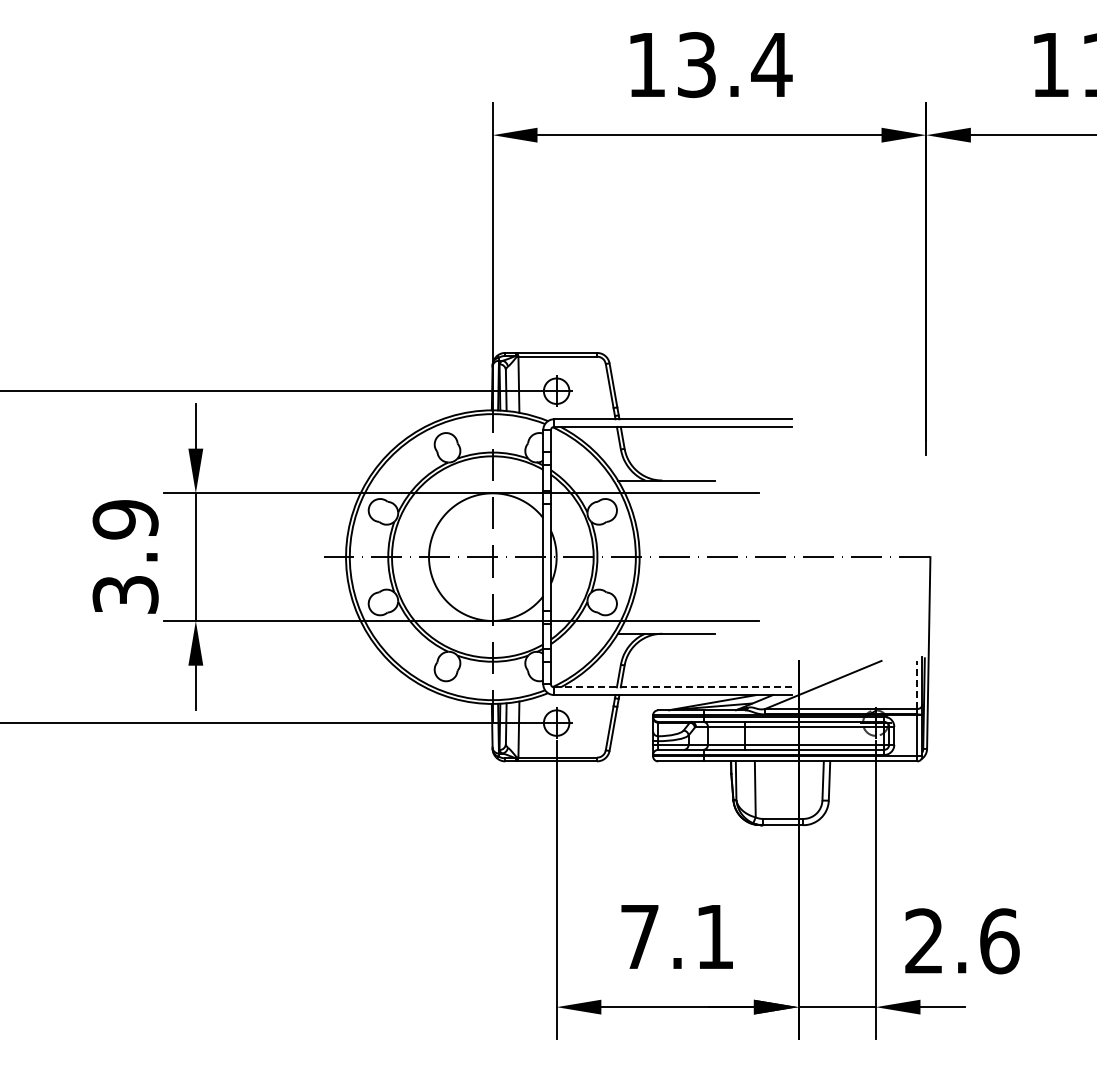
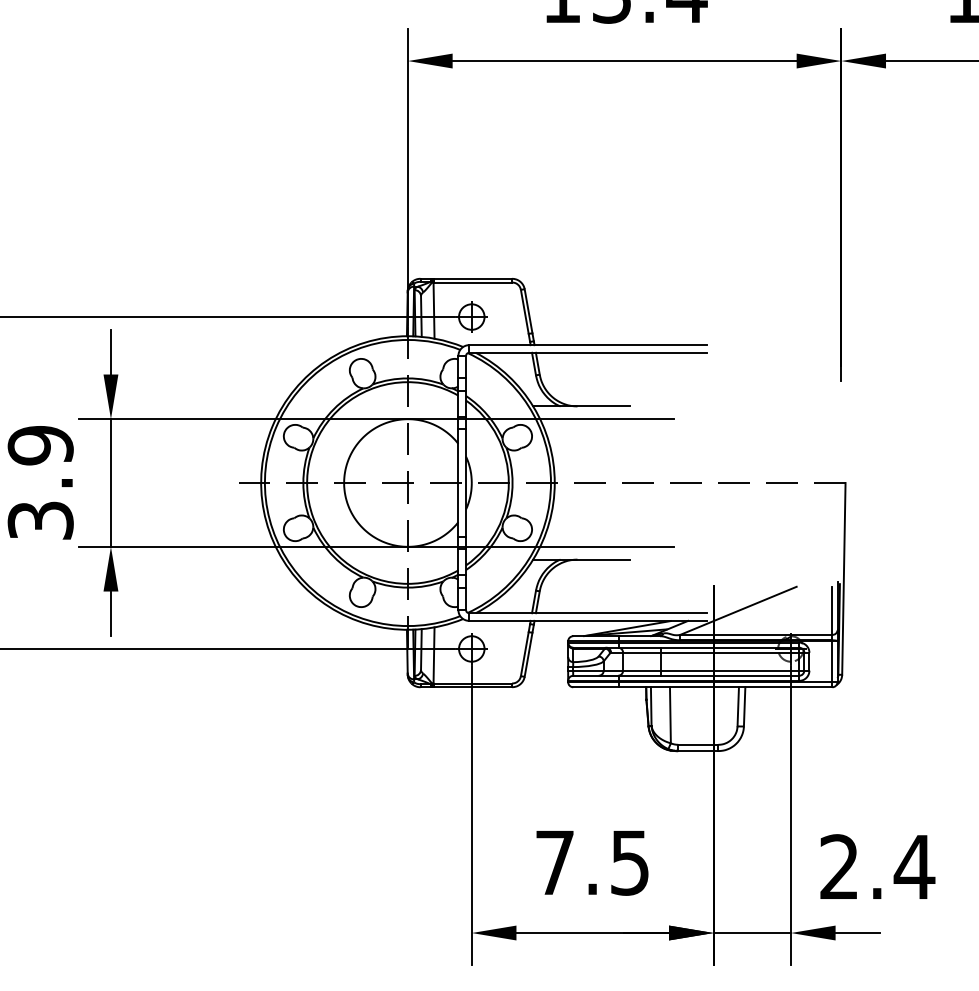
line: (917, 684) -> (832, 610), dashed -> solid
line: (672, 687) -> (587, 613), dashed -> solid
text: (714, 937) -> (629, 863), 7.1 -> 7.5
text: (999, 941) -> (914, 867), 2.6 -> 2.4

